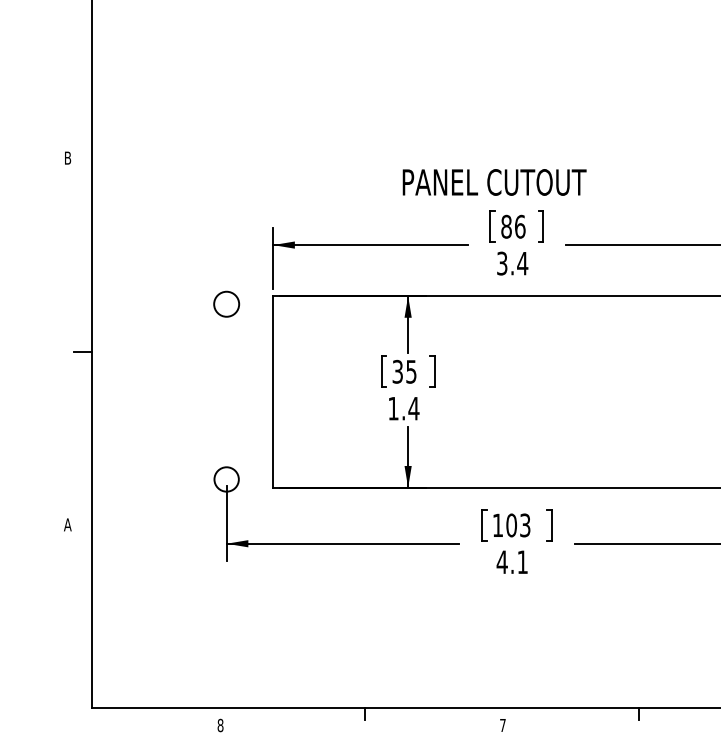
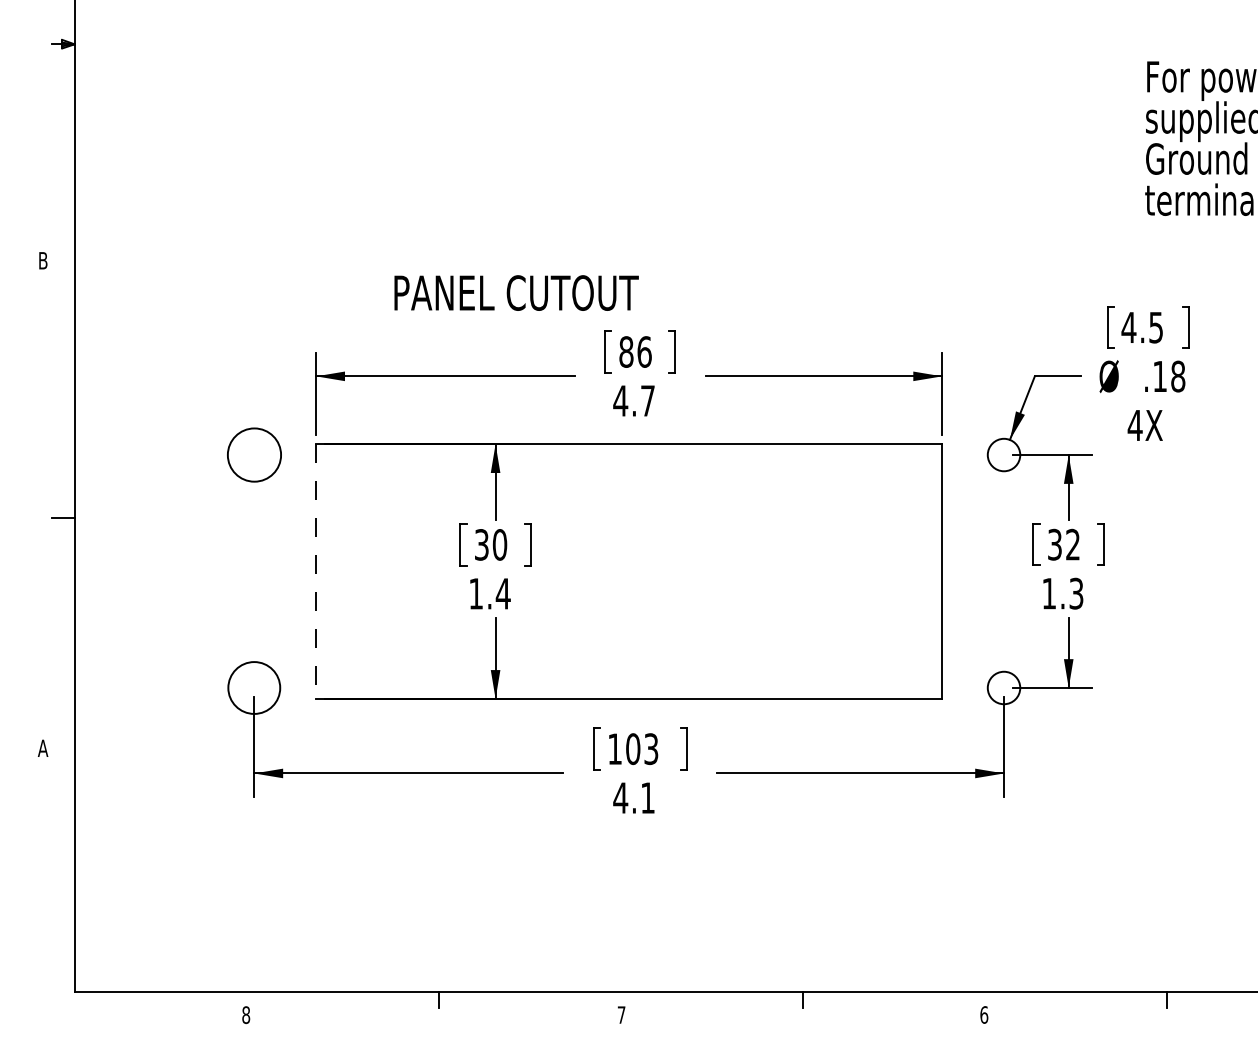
text: (494, 182) -> (516, 292), moved
text: (512, 263) -> (634, 400), 3.4 -> 4.7
circle: (226, 303) -> (253, 454), size x1.6
text: (411, 371) -> (499, 544), 35 -> 30
line: (273, 392) -> (316, 572), solid -> dashed
circle: (226, 479) -> (254, 687), size x1.6

